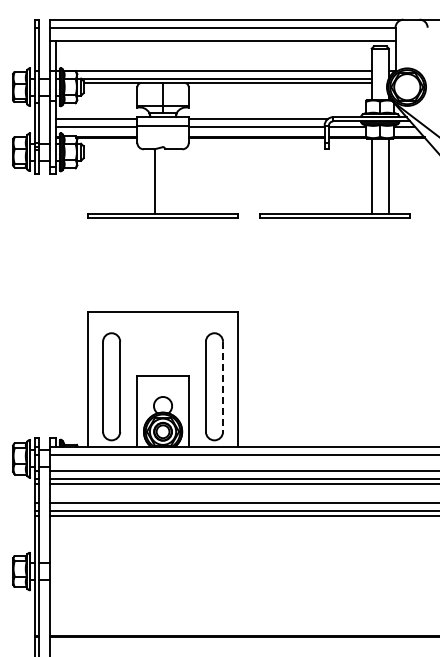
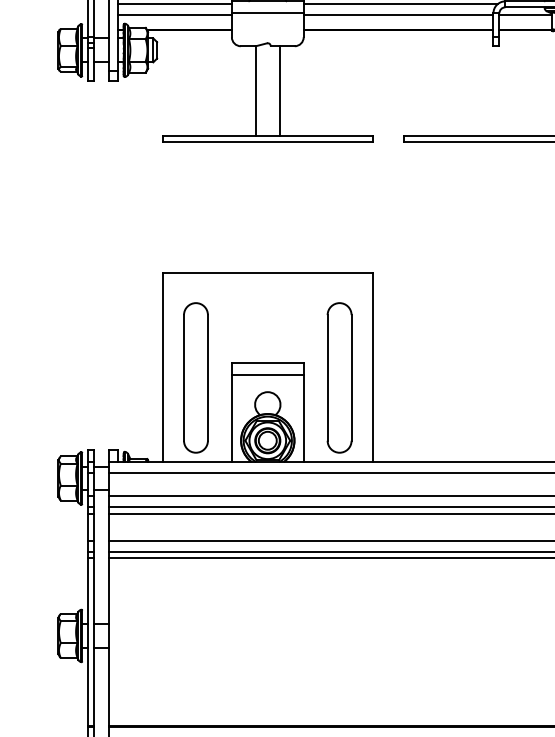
line: (171, 181) -> (279, 91), added
line: (162, 384) -> (267, 374), added
line: (223, 386) -> (352, 377), dashed -> solid

